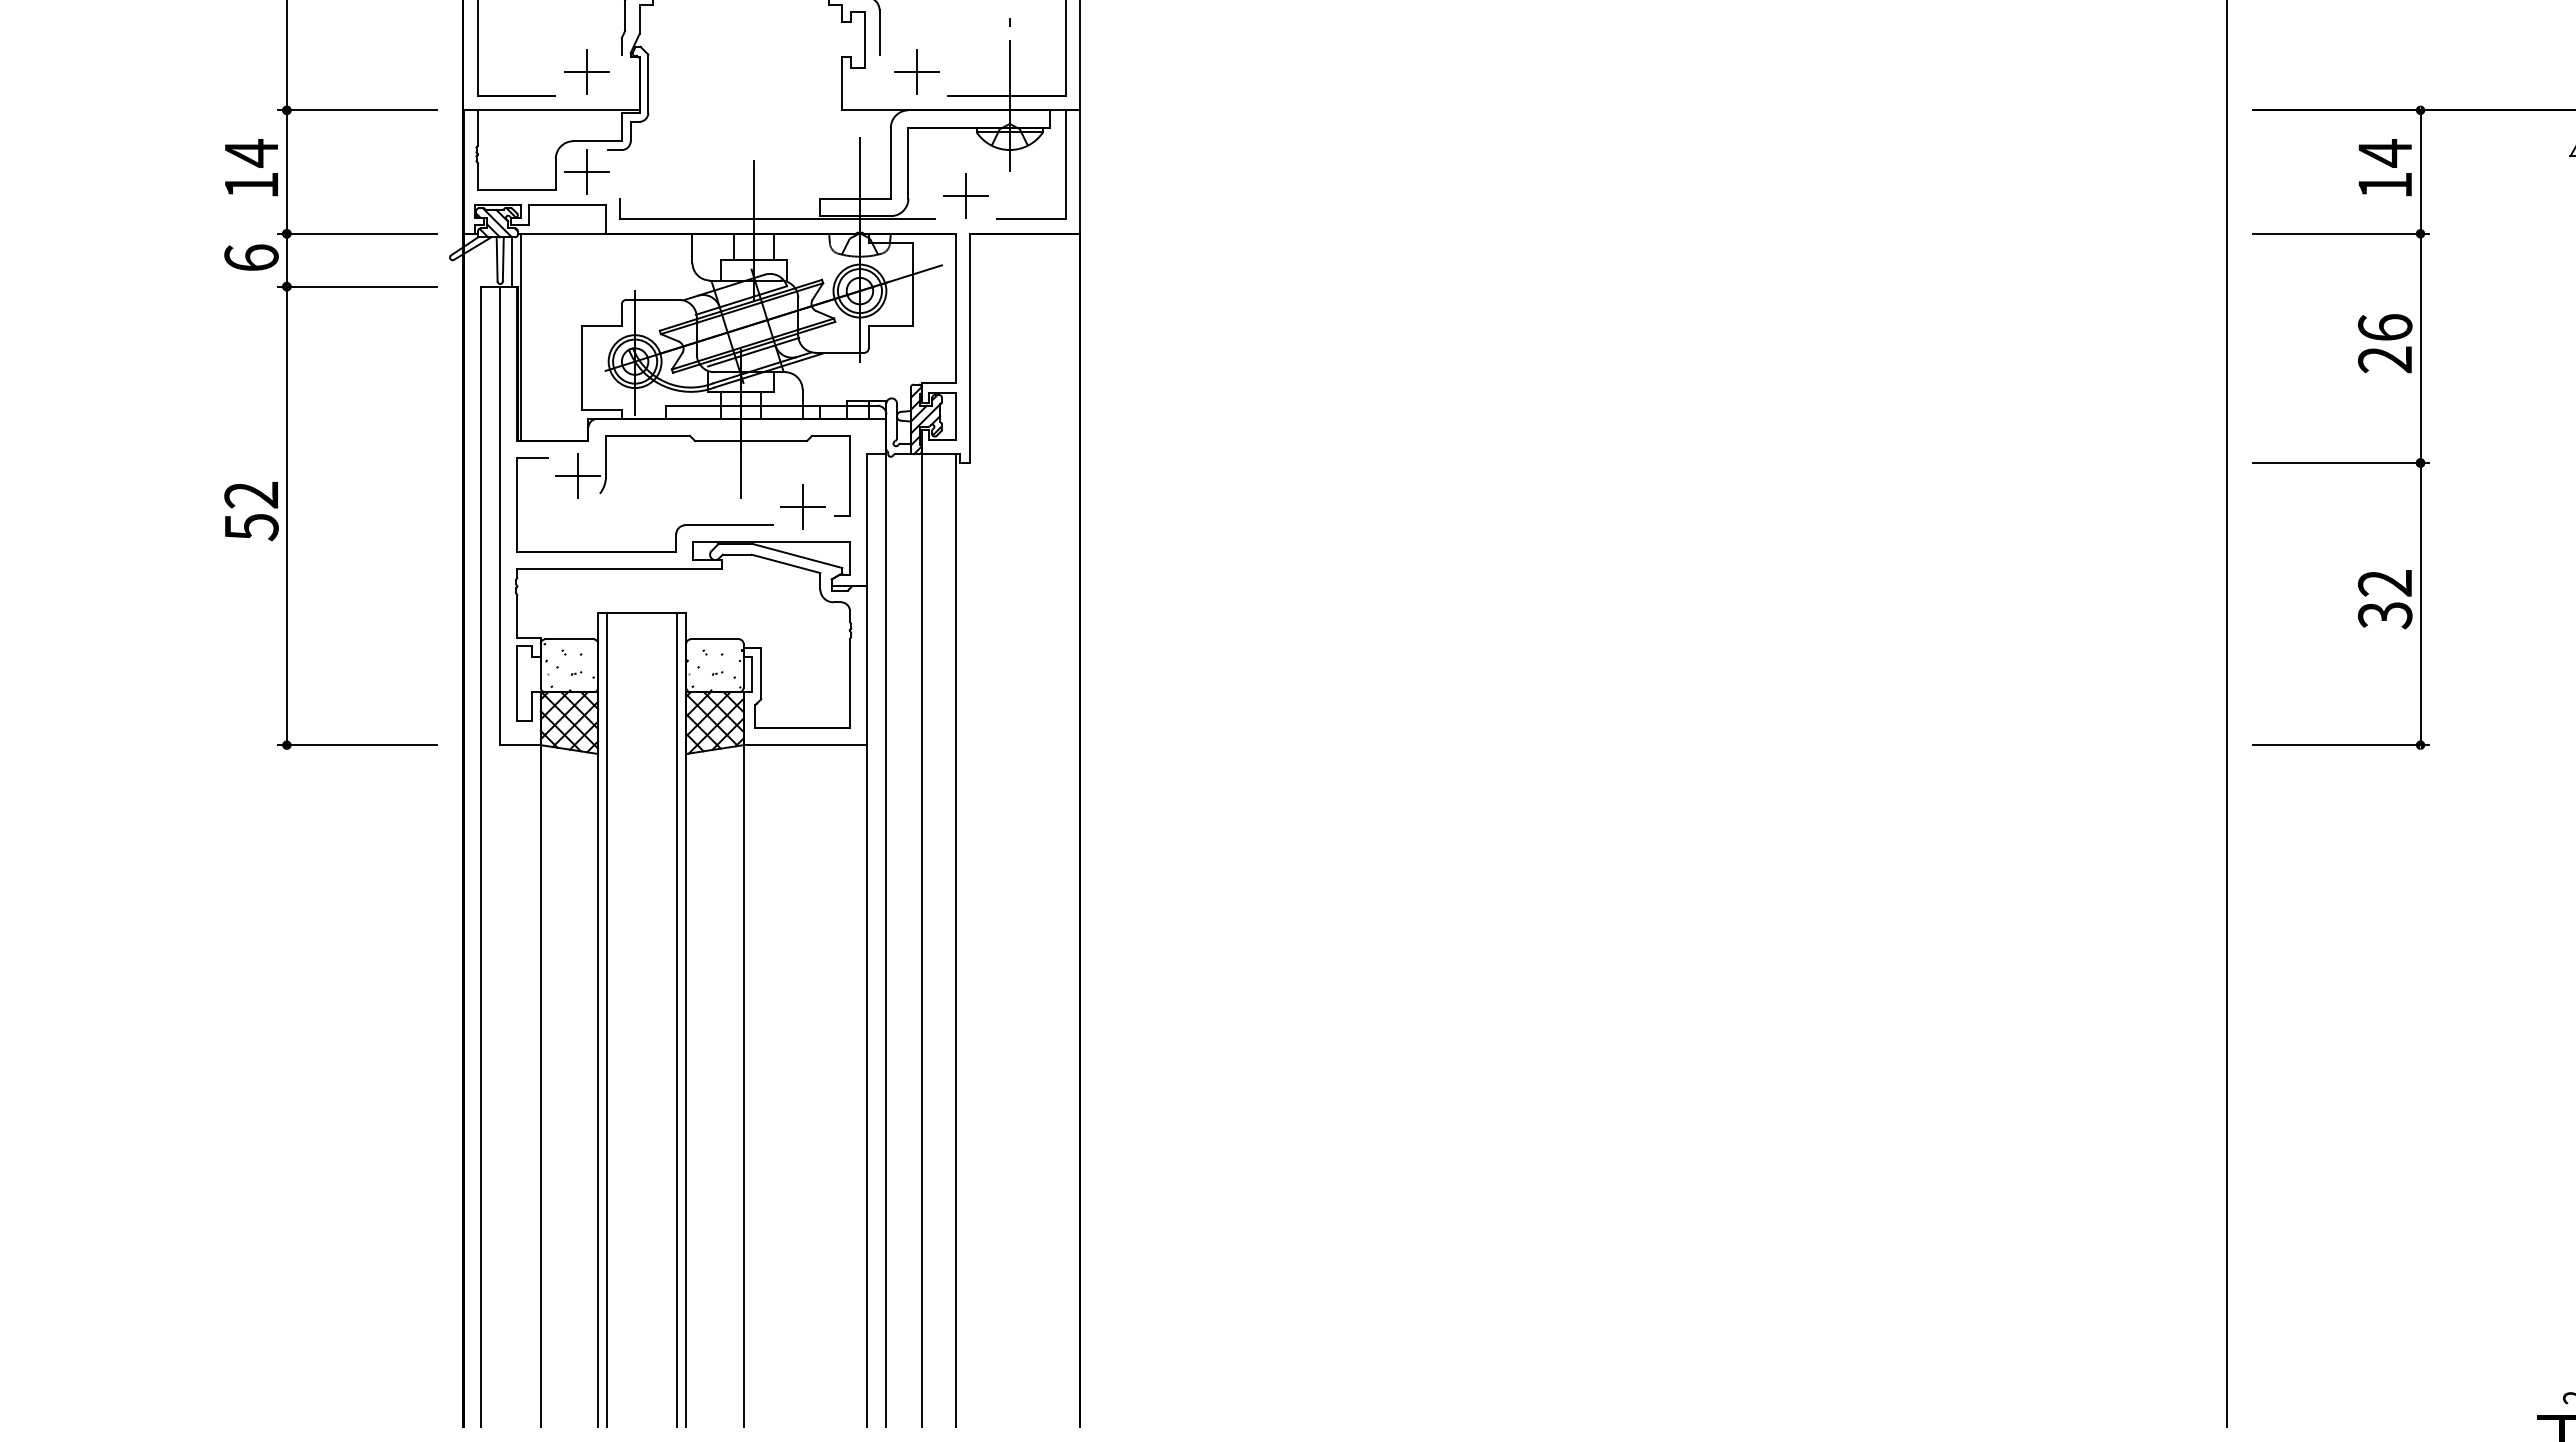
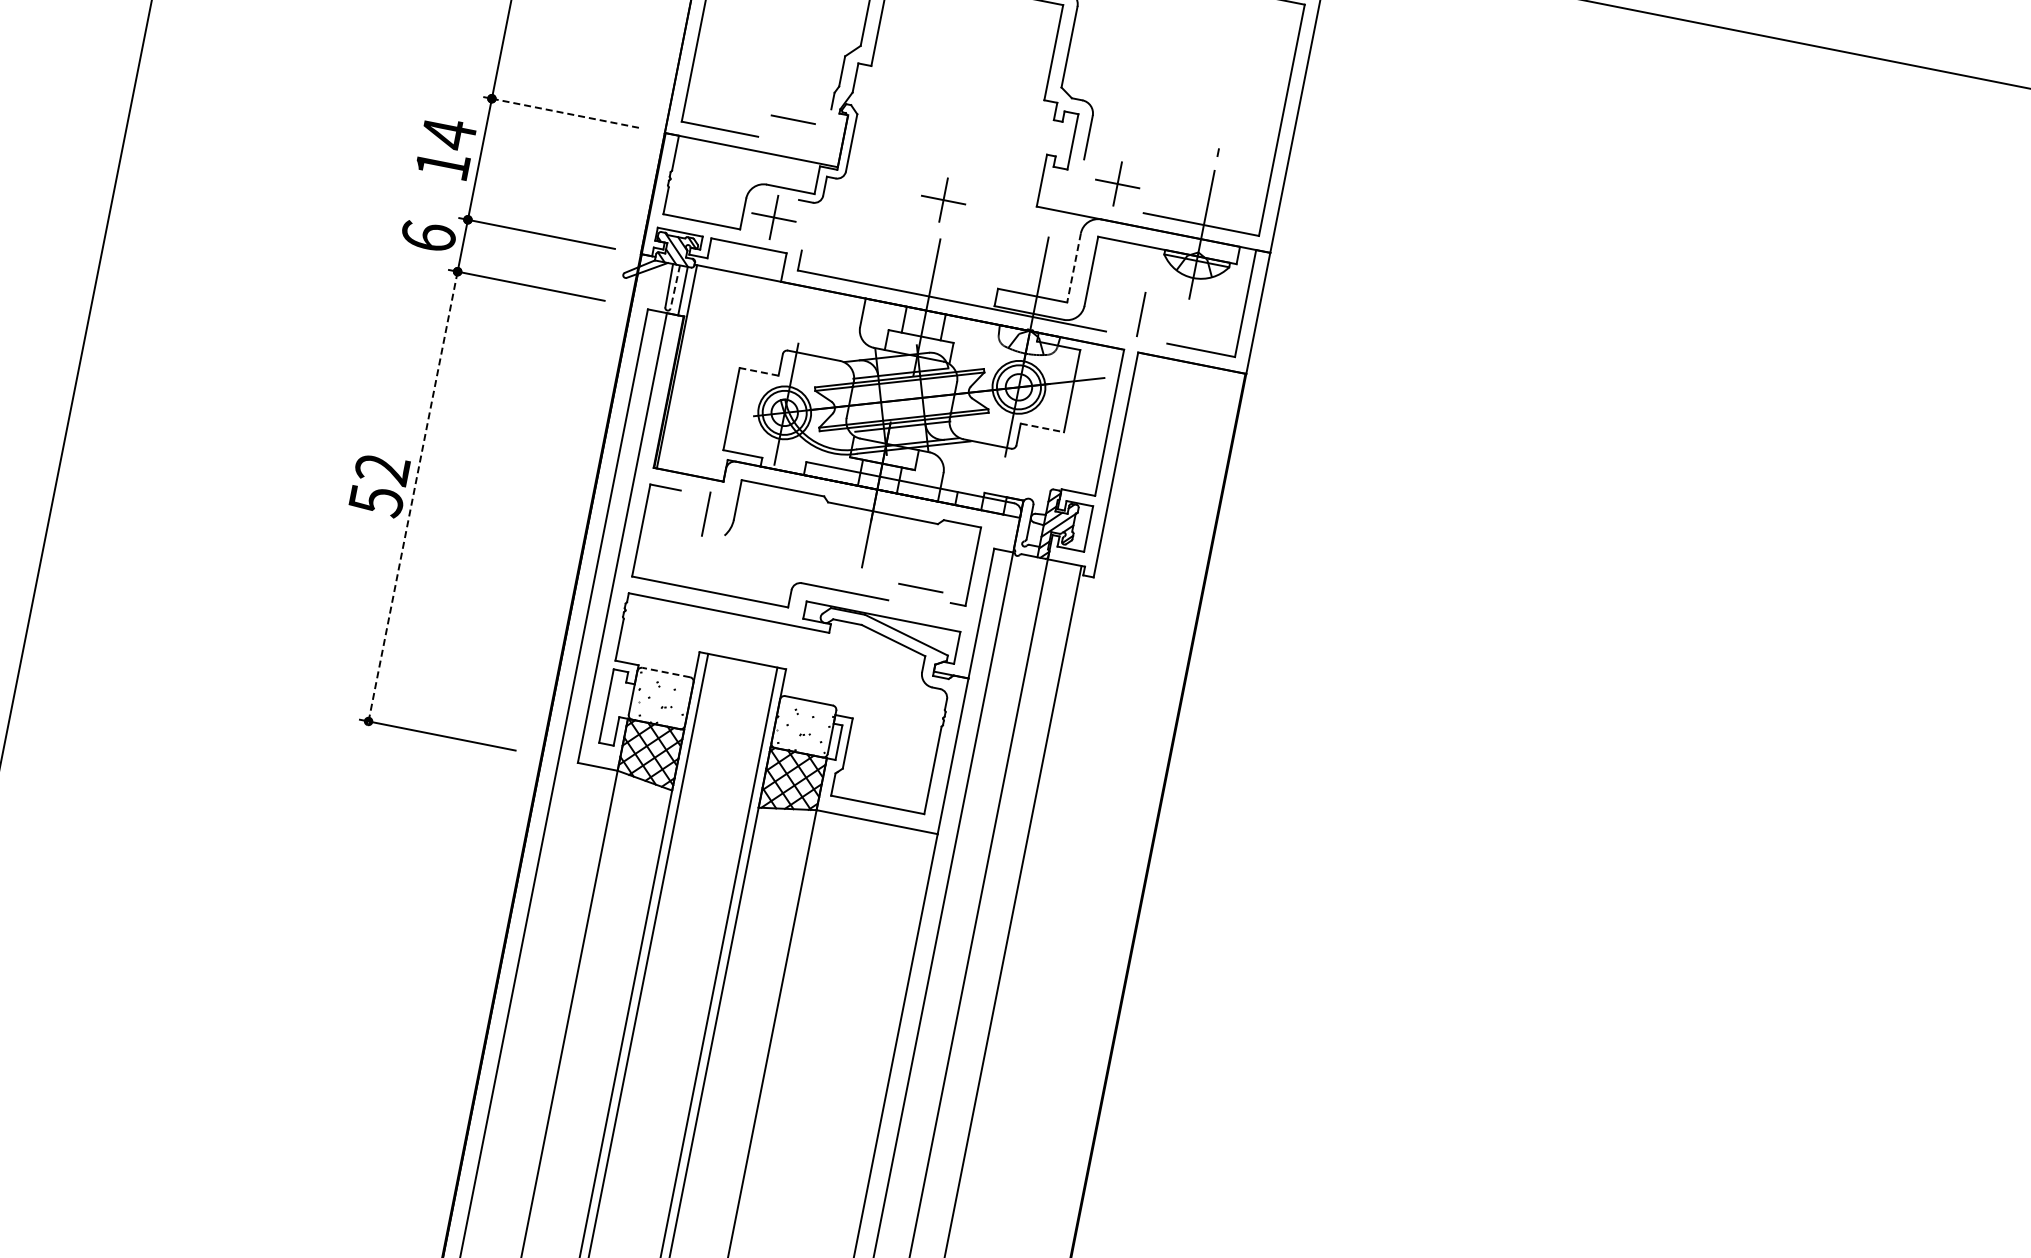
line: (586, 72) -> (793, 119), removed
line: (356, 110) -> (560, 112), solid -> dashed
part: (749, 121) -> (943, 199), added
line: (890, 163) -> (1073, 268), solid -> dashed
line: (965, 195) -> (1141, 314), removed
line: (503, 259) -> (675, 287), solid -> dashed
line: (602, 326) -> (759, 372), solid -> dashed
line: (891, 326) -> (1043, 428), solid -> dashed
line: (577, 476) -> (705, 514), removed
line: (802, 507) -> (920, 588), removed
line: (286, 515) -> (412, 496), solid -> dashed
line: (568, 639) -> (665, 672), solid -> dashed

